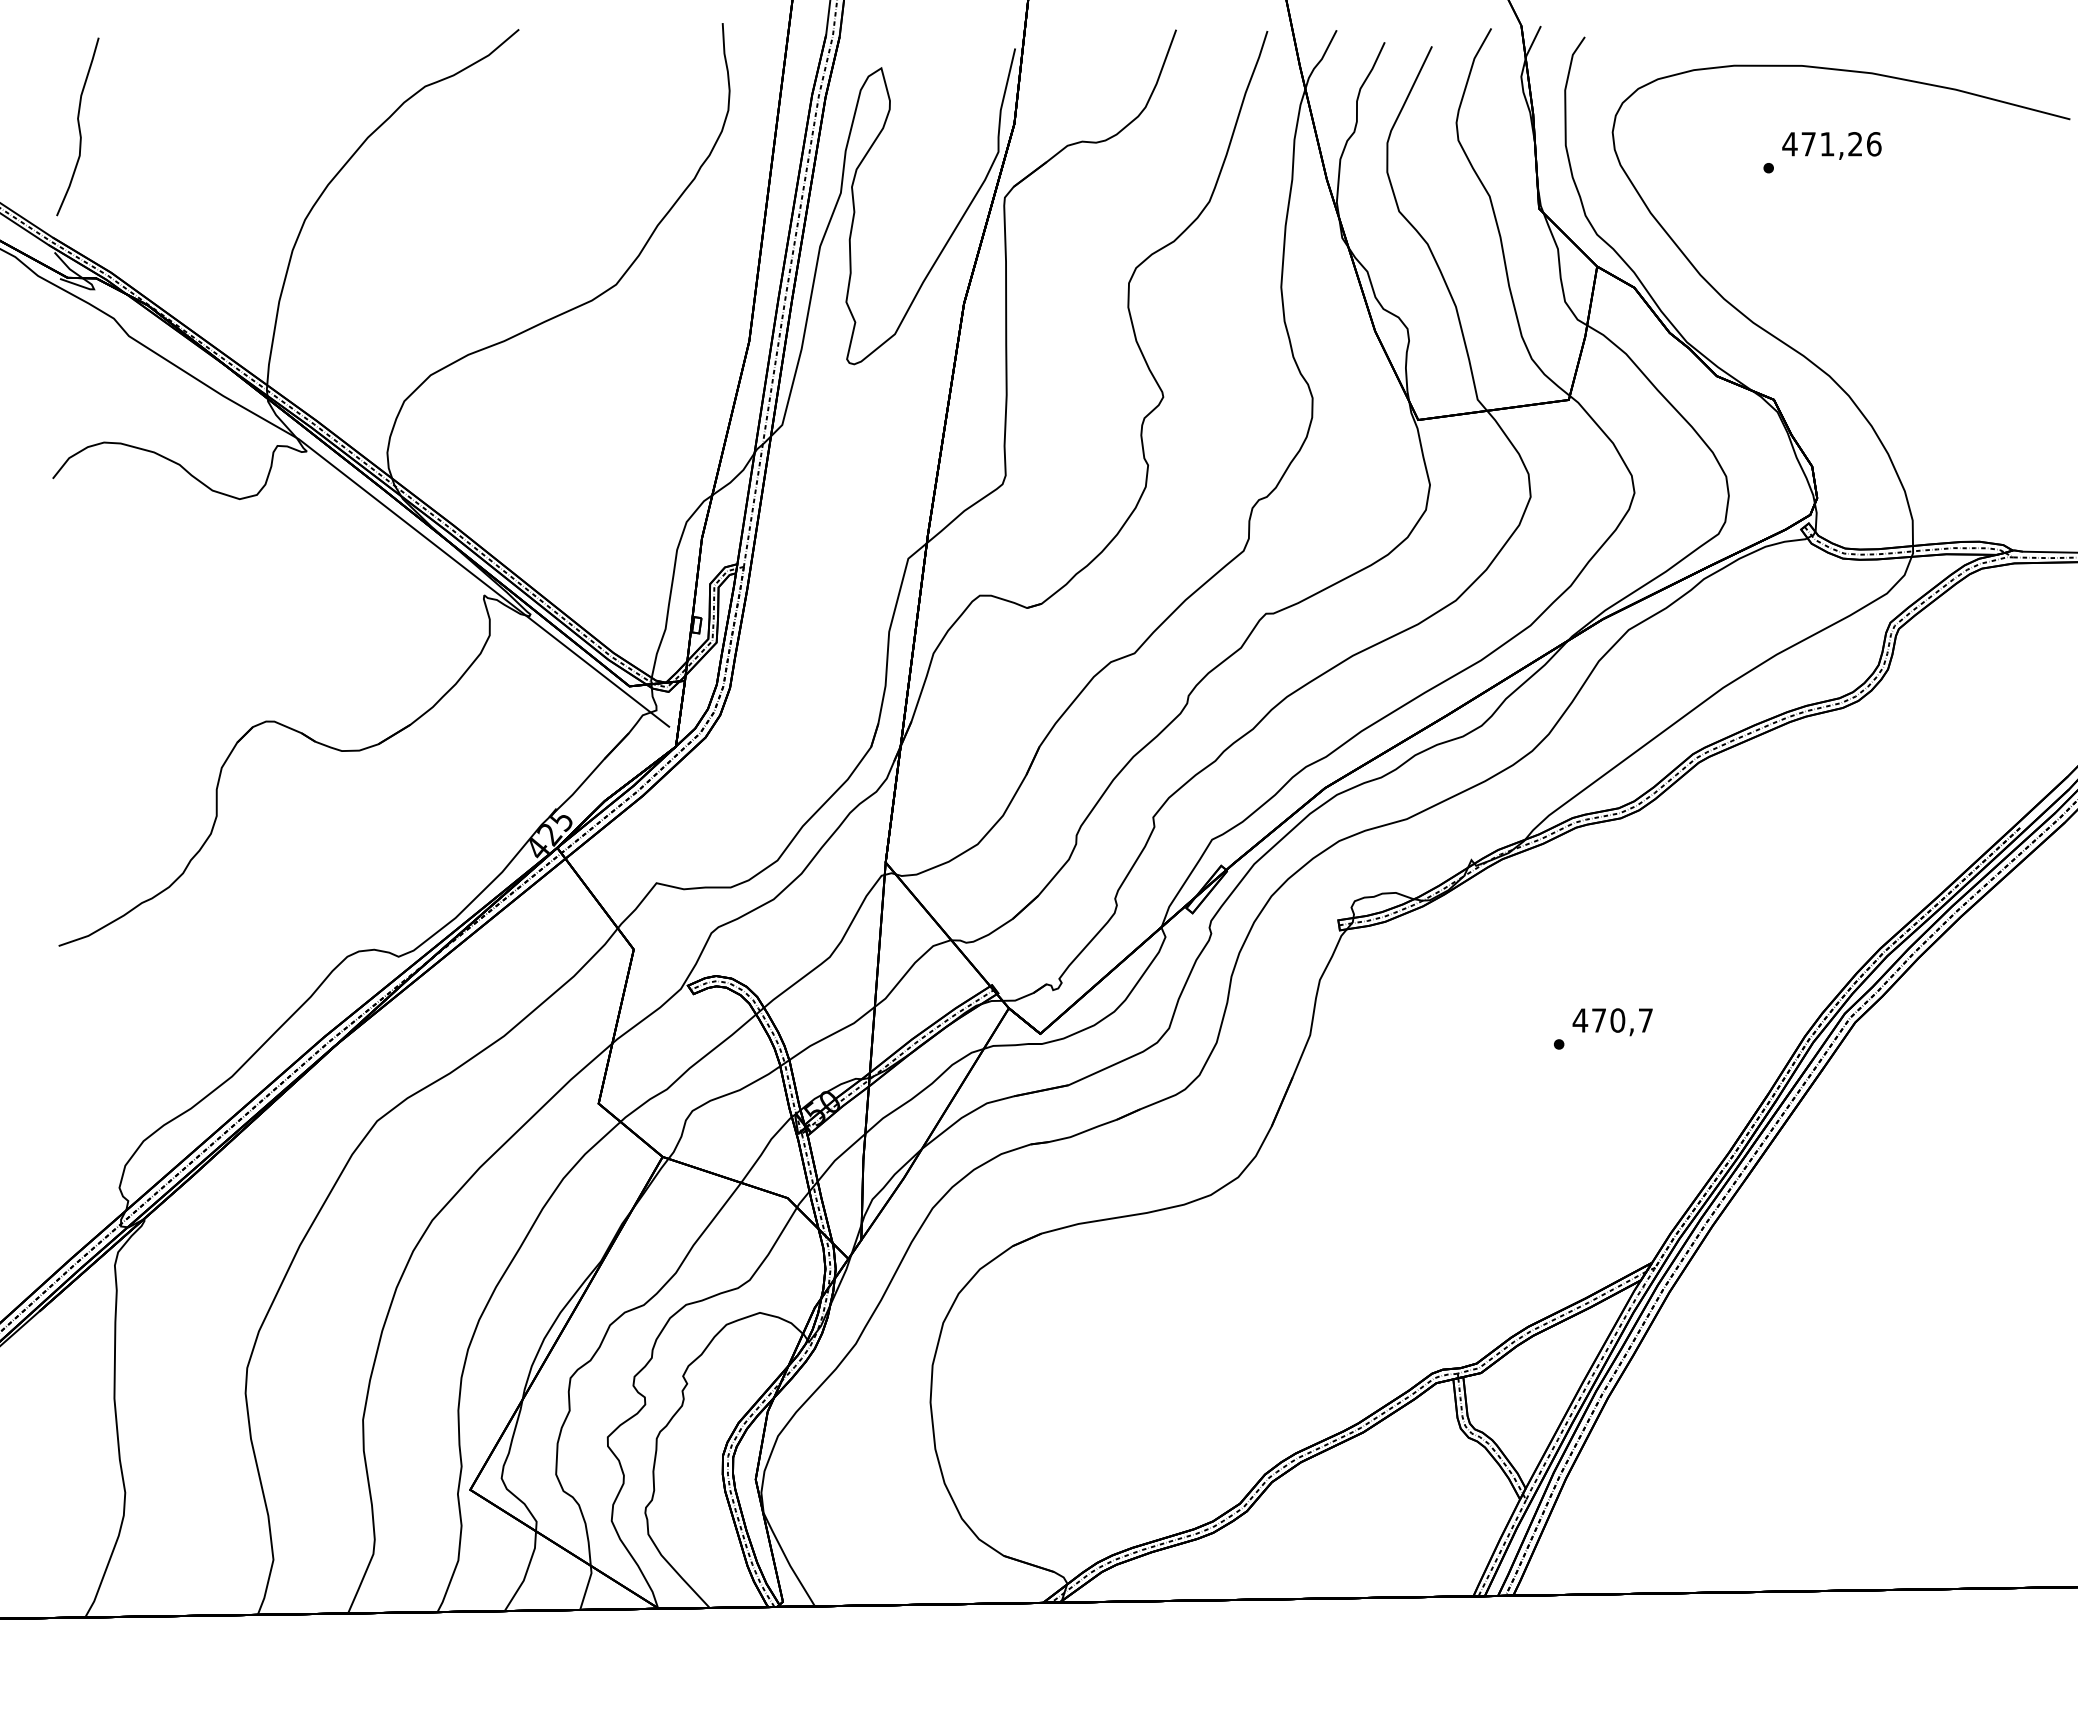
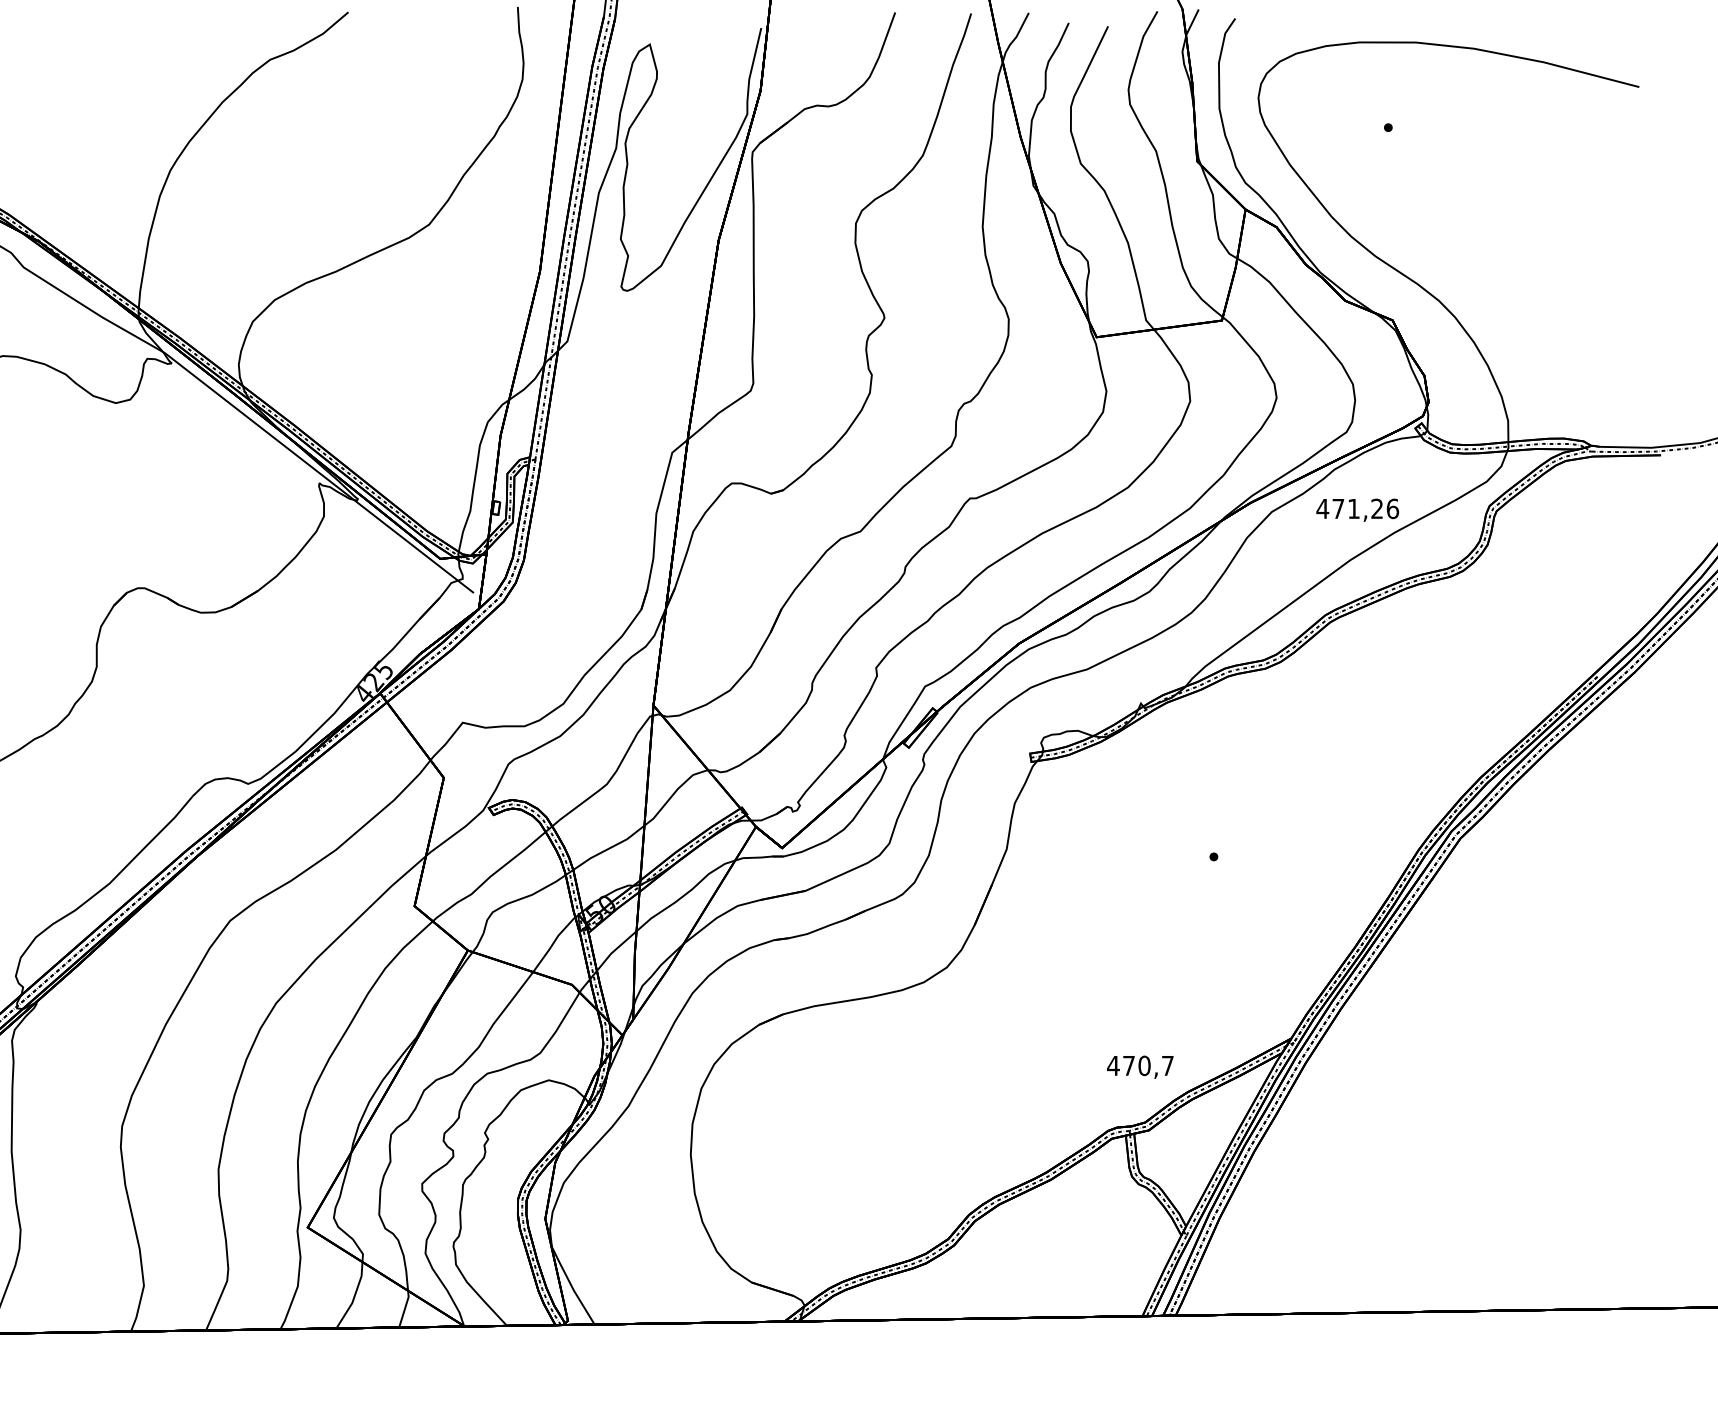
text: (1831, 145) -> (1357, 509), moved
text: (1612, 1022) -> (1140, 1067), moved

